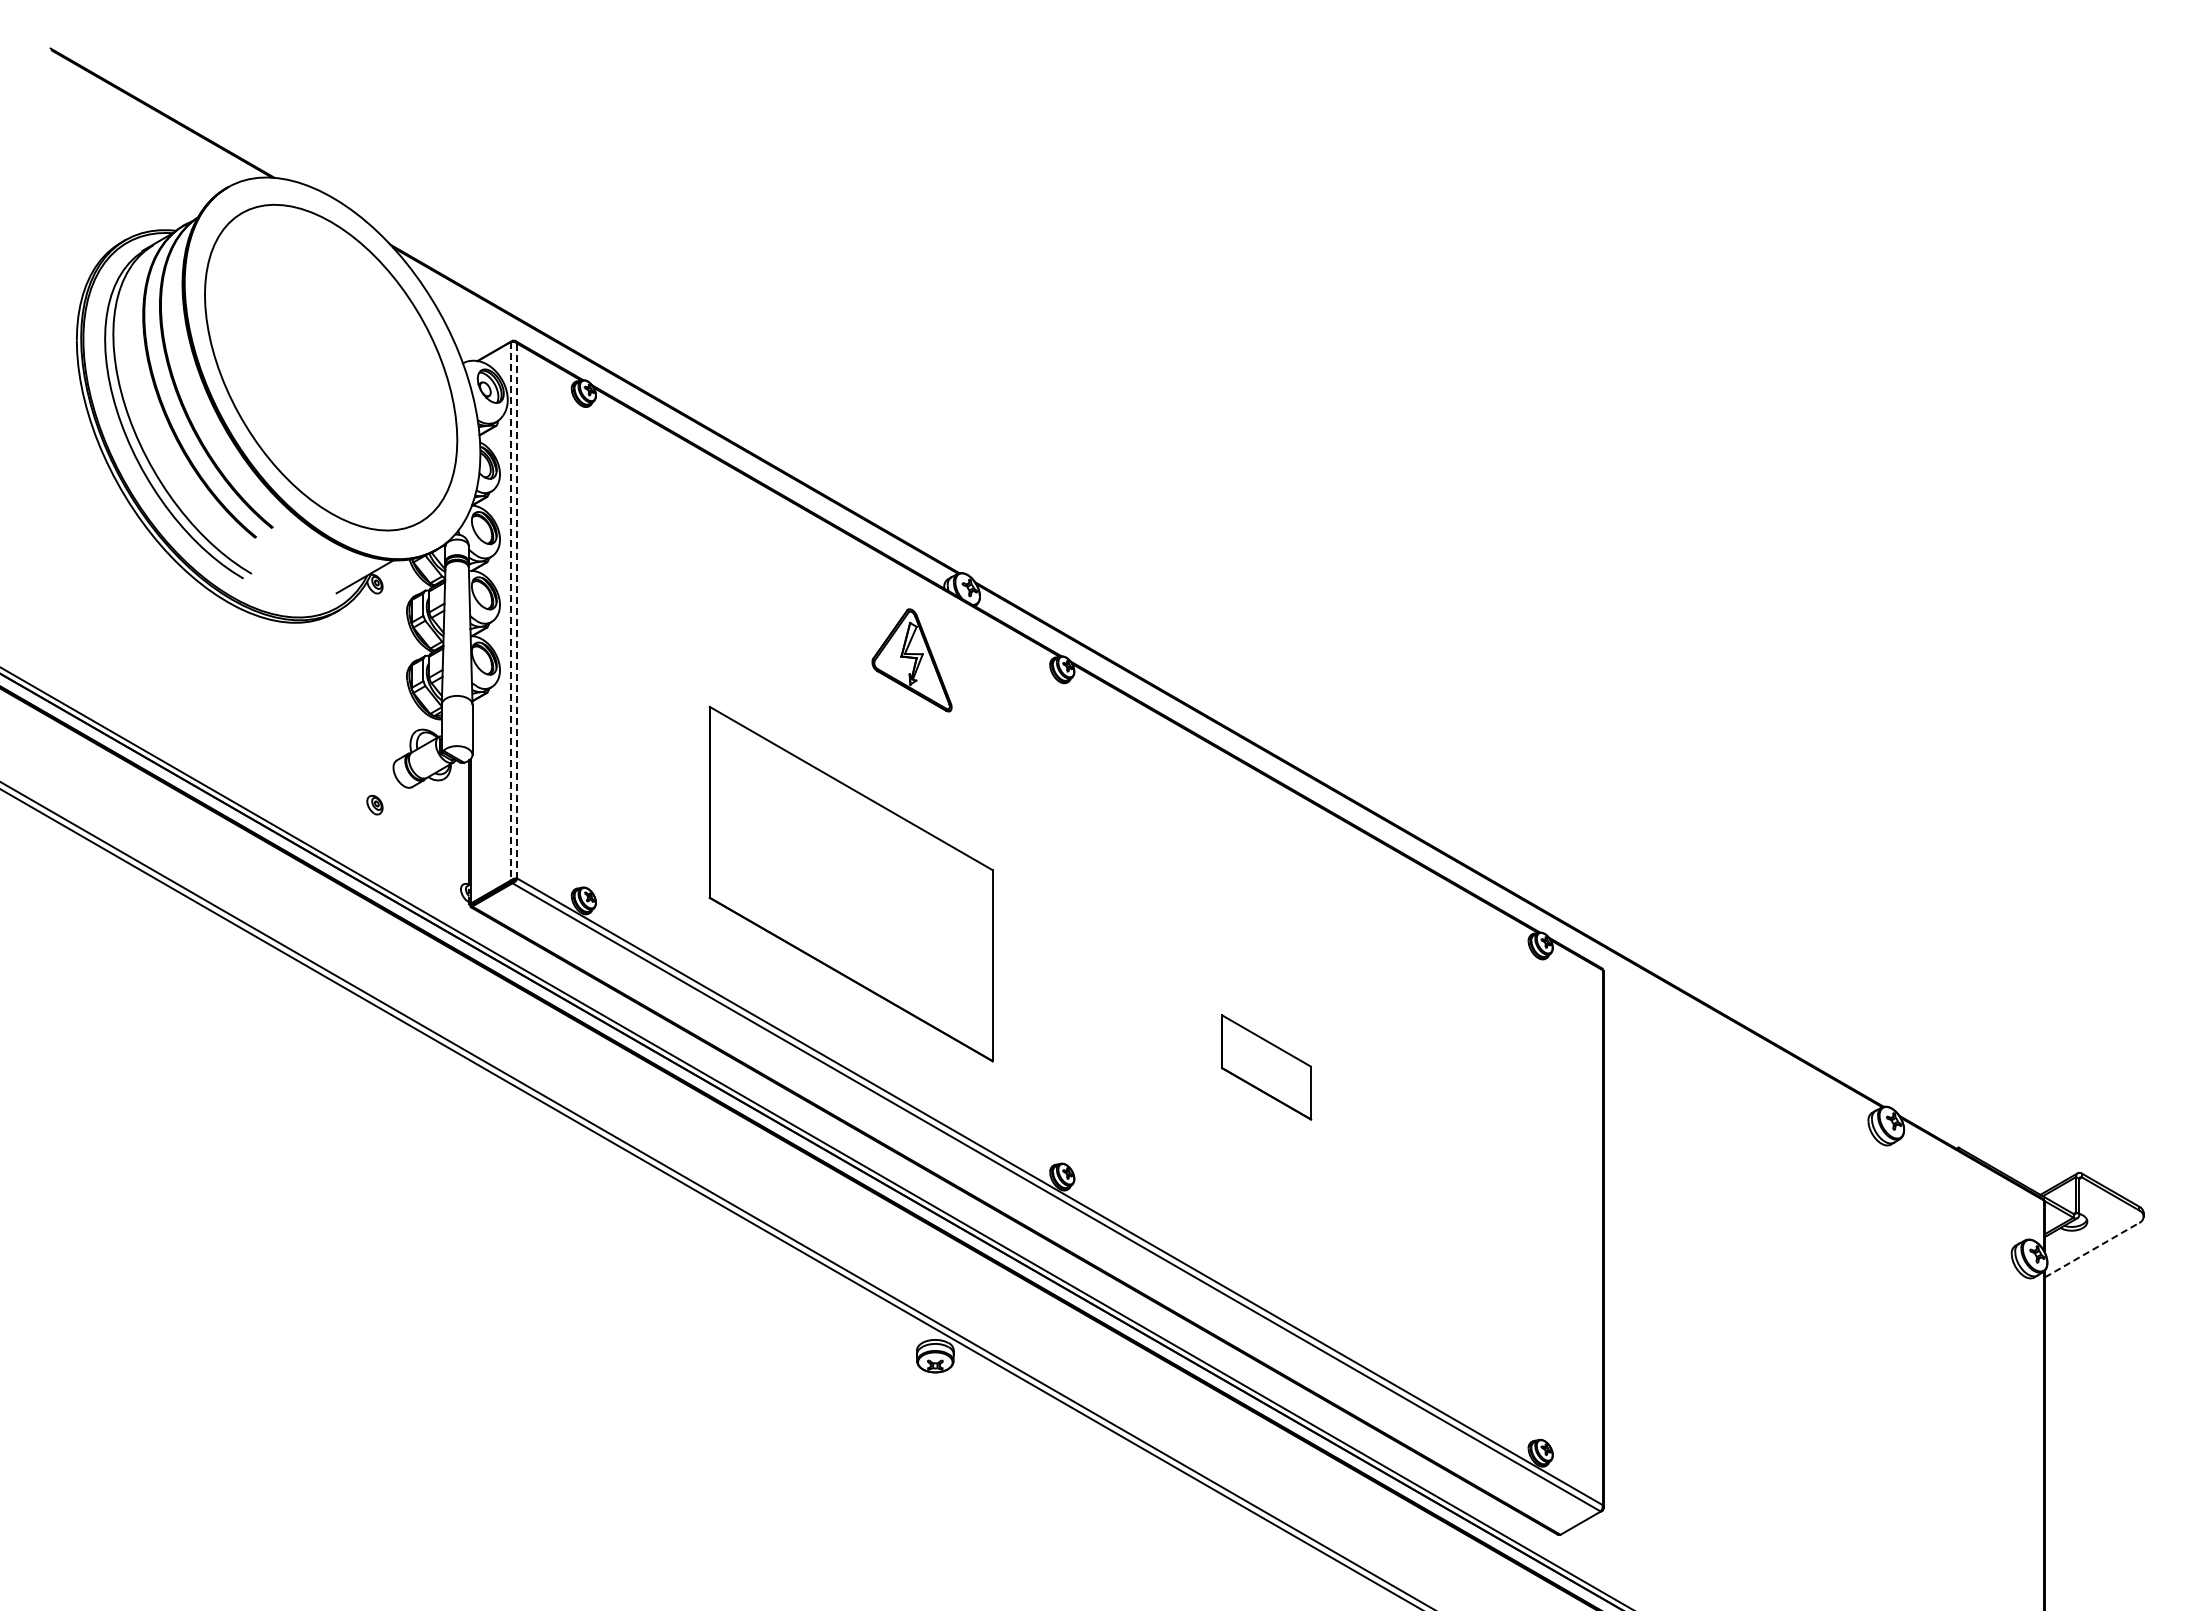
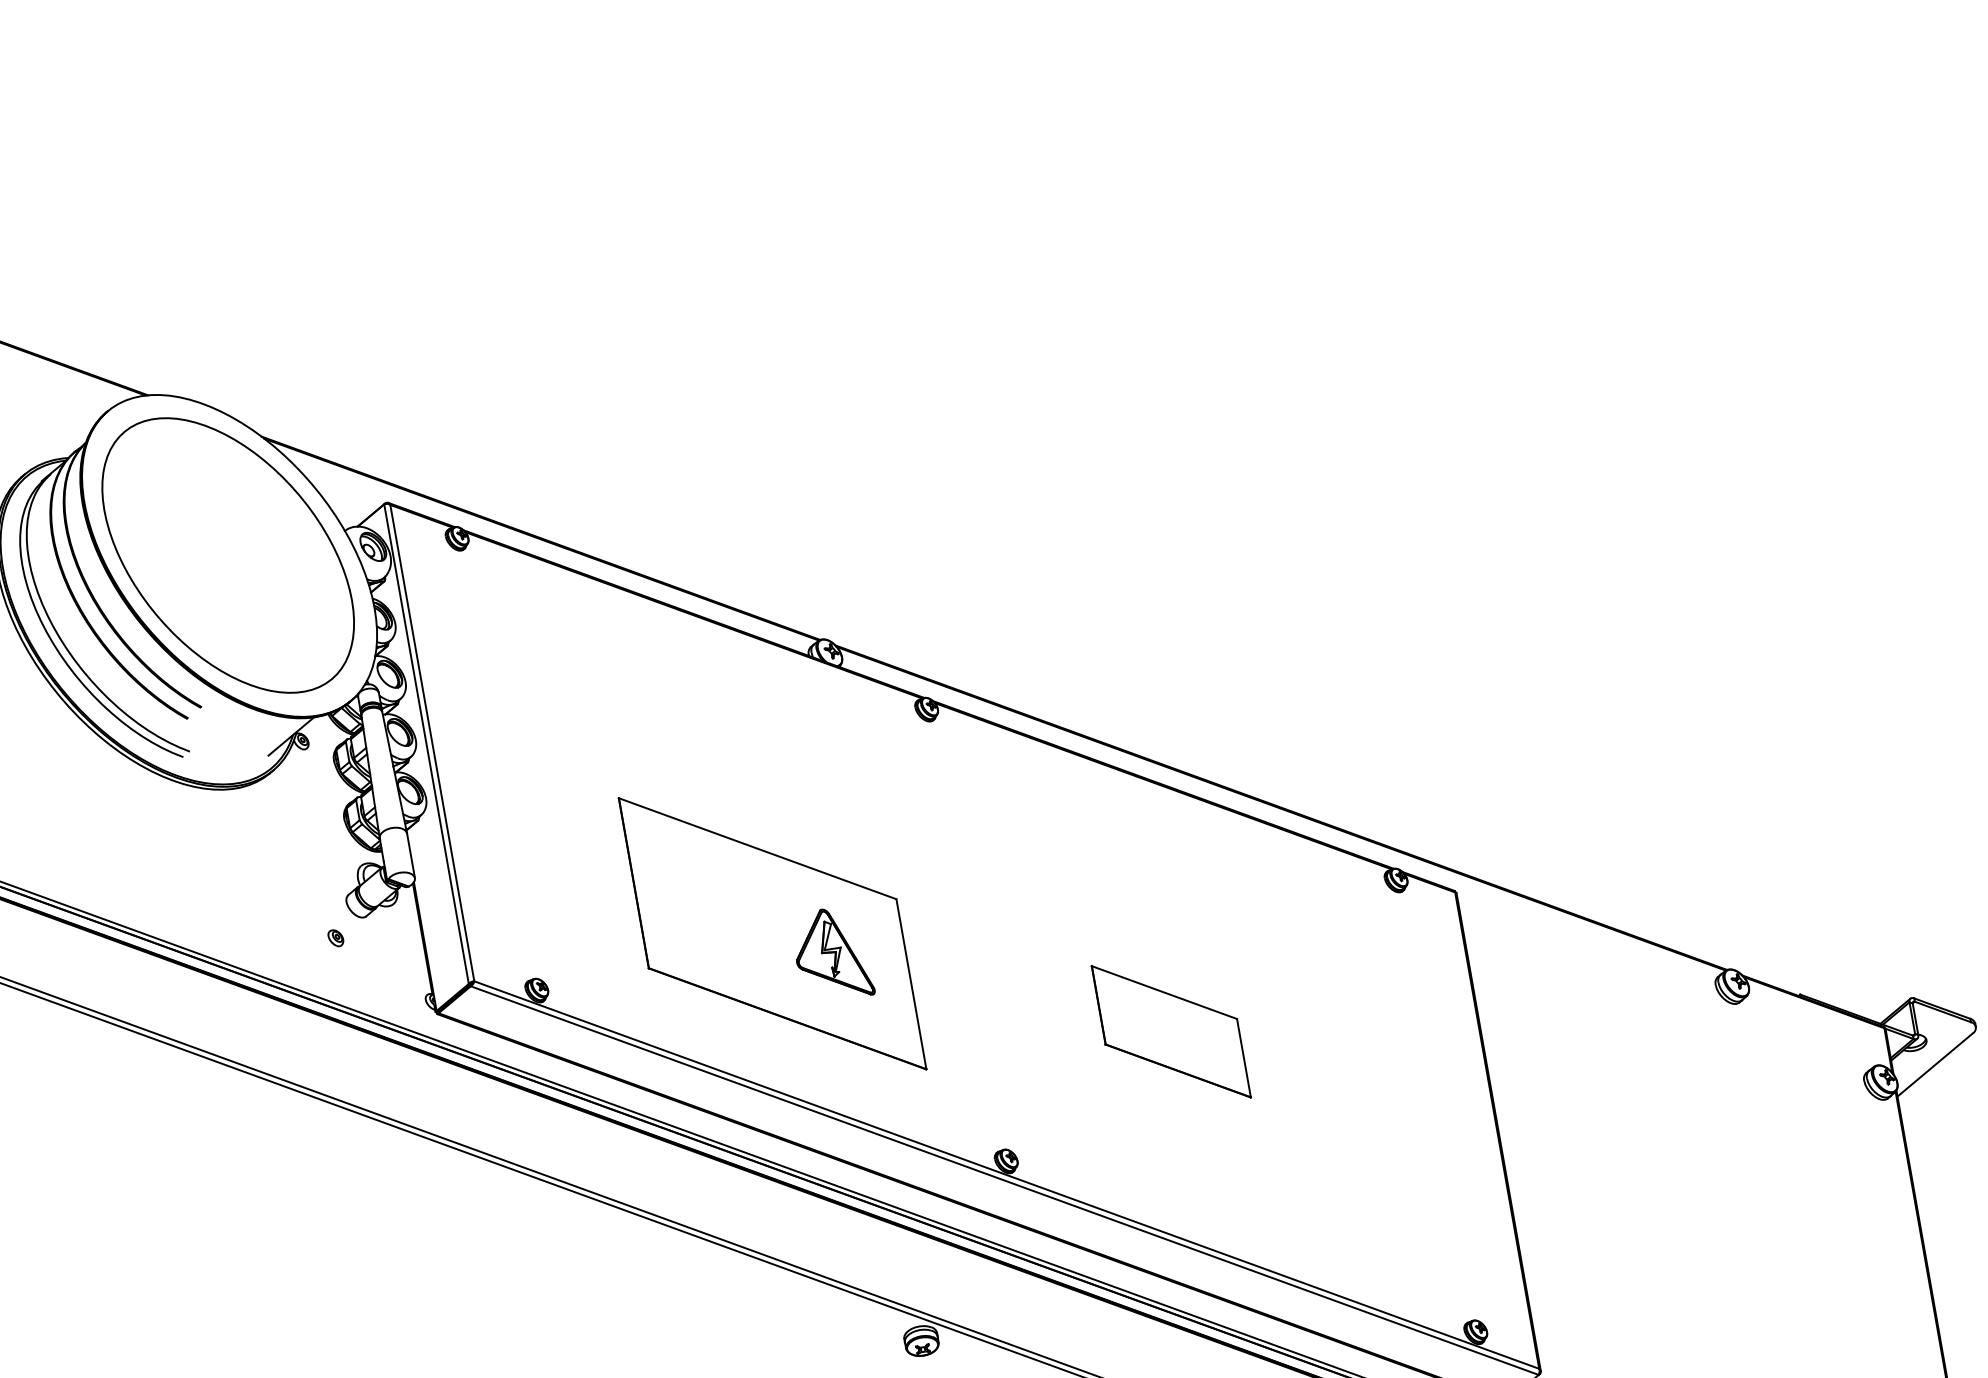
line: (510, 611) -> (426, 744), dashed -> solid
line: (517, 611) -> (432, 743), dashed -> solid
part: (911, 660) -> (831, 954), moved
part: (1266, 1067) -> (1171, 1031), size x1.67
line: (2092, 1249) -> (1935, 1064), dashed -> solid

